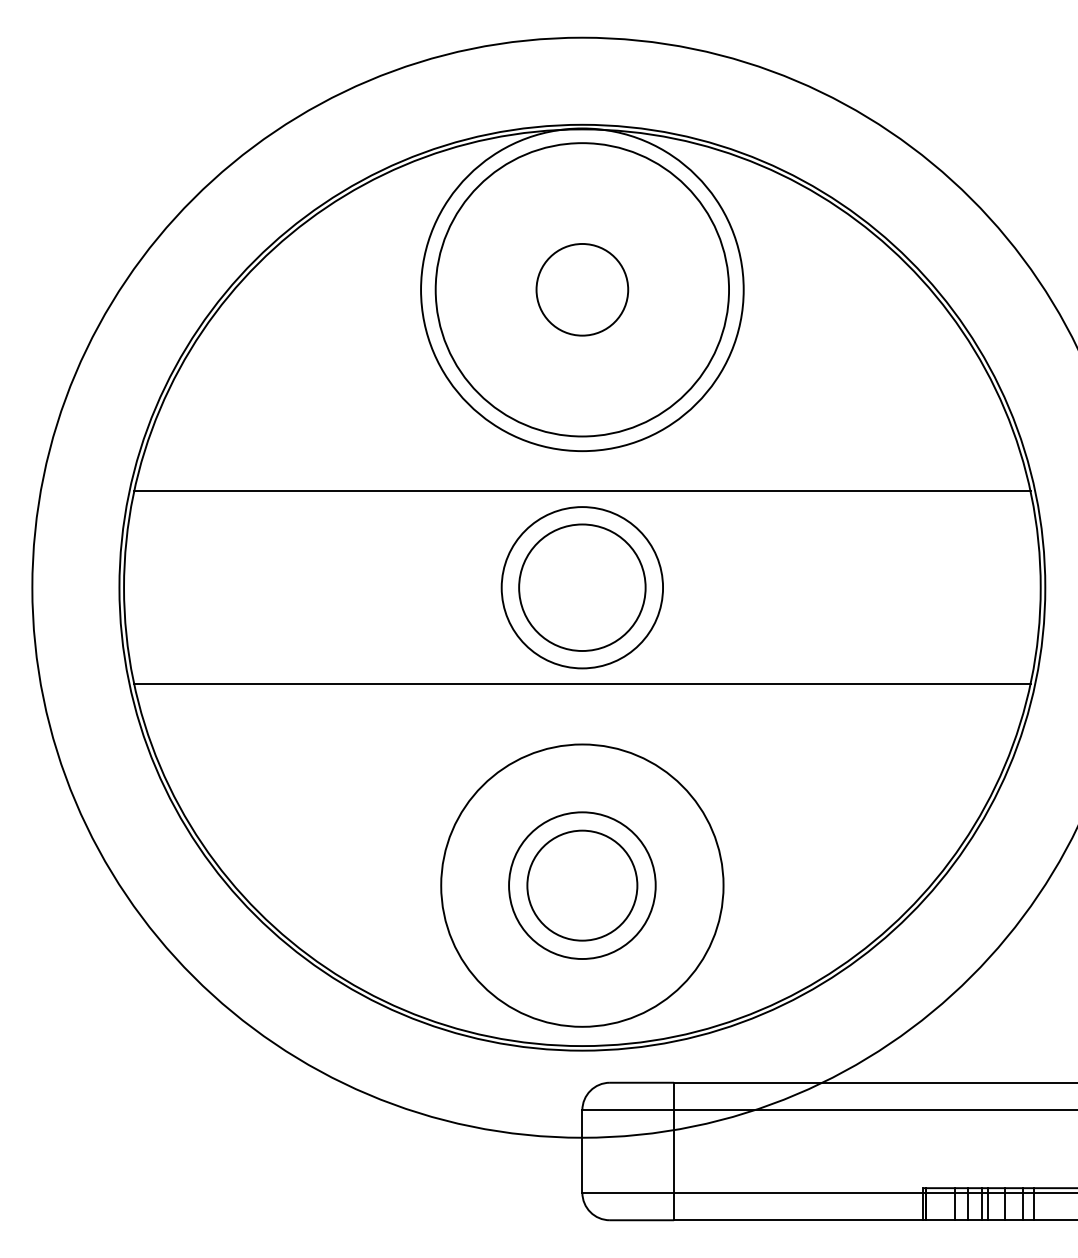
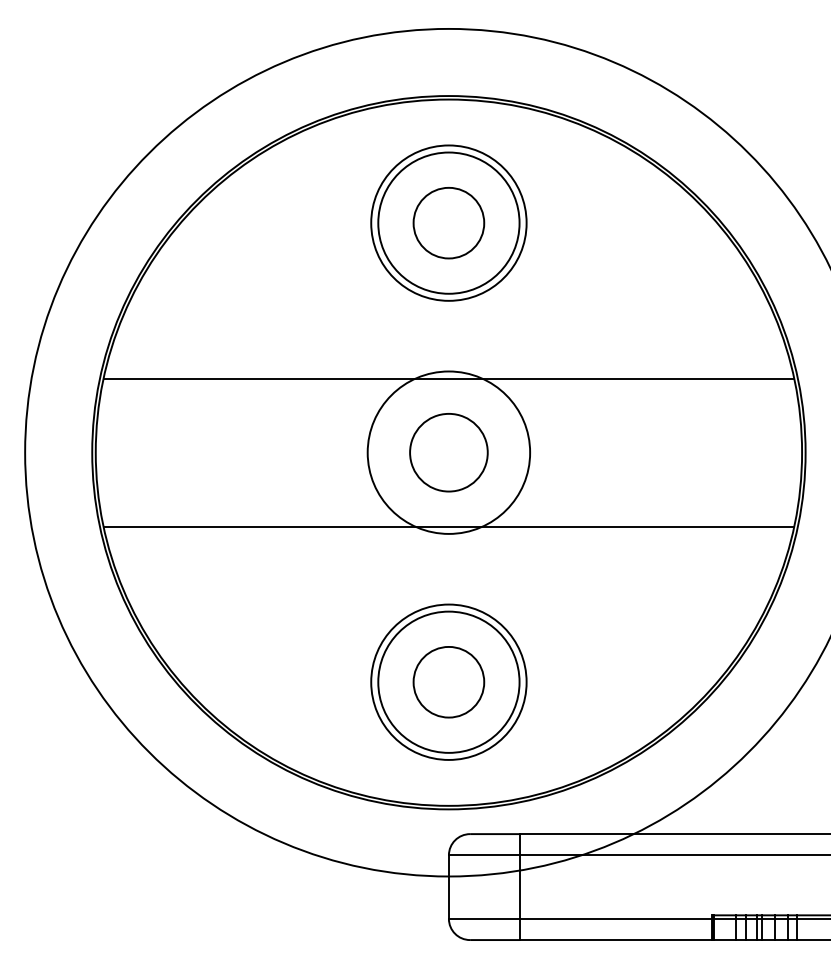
circle: (582, 289) -> (449, 222), size x0.62
circle: (582, 289) -> (449, 222), size x0.62
circle: (581, 587) -> (448, 452), size x0.62
circle: (581, 587) -> (448, 452), size x1.67
circle: (582, 885) -> (449, 682), size x0.62
circle: (582, 885) -> (449, 682), size x0.71
circle: (582, 885) -> (449, 682), size x1.67

